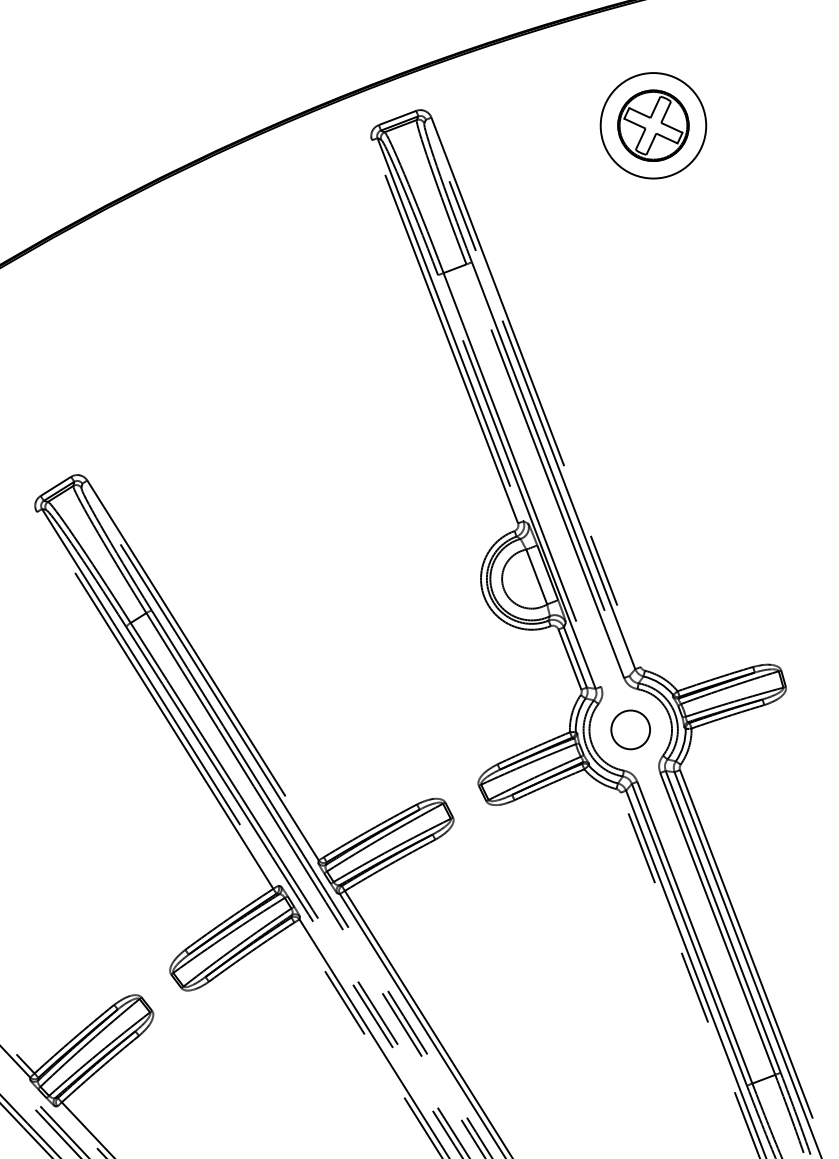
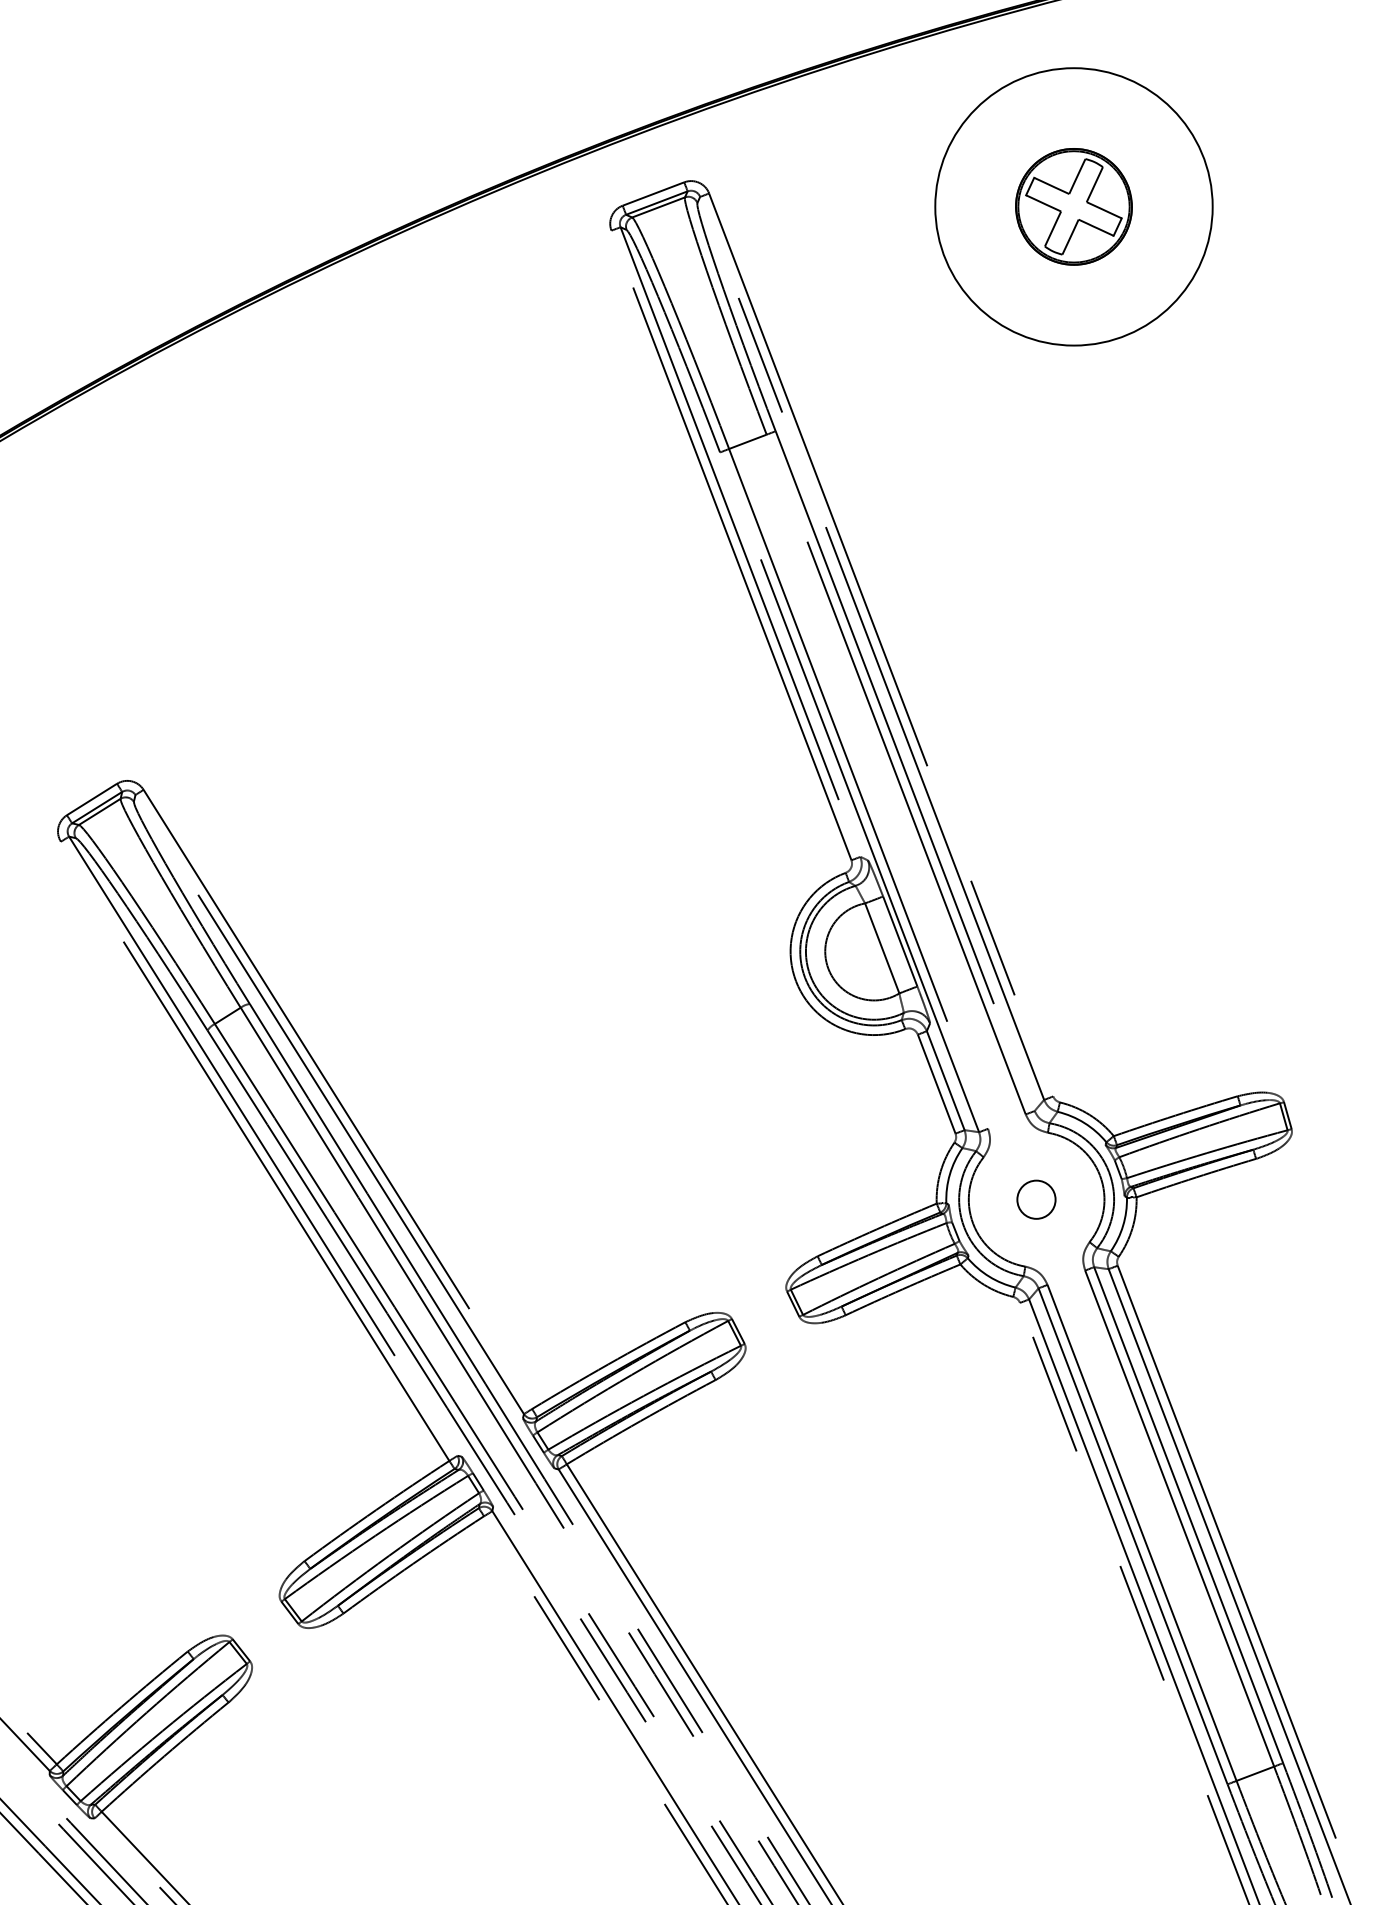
circle: (653, 125) -> (1074, 206), size x1.6
circle: (630, 729) -> (1036, 1199), size x0.6

